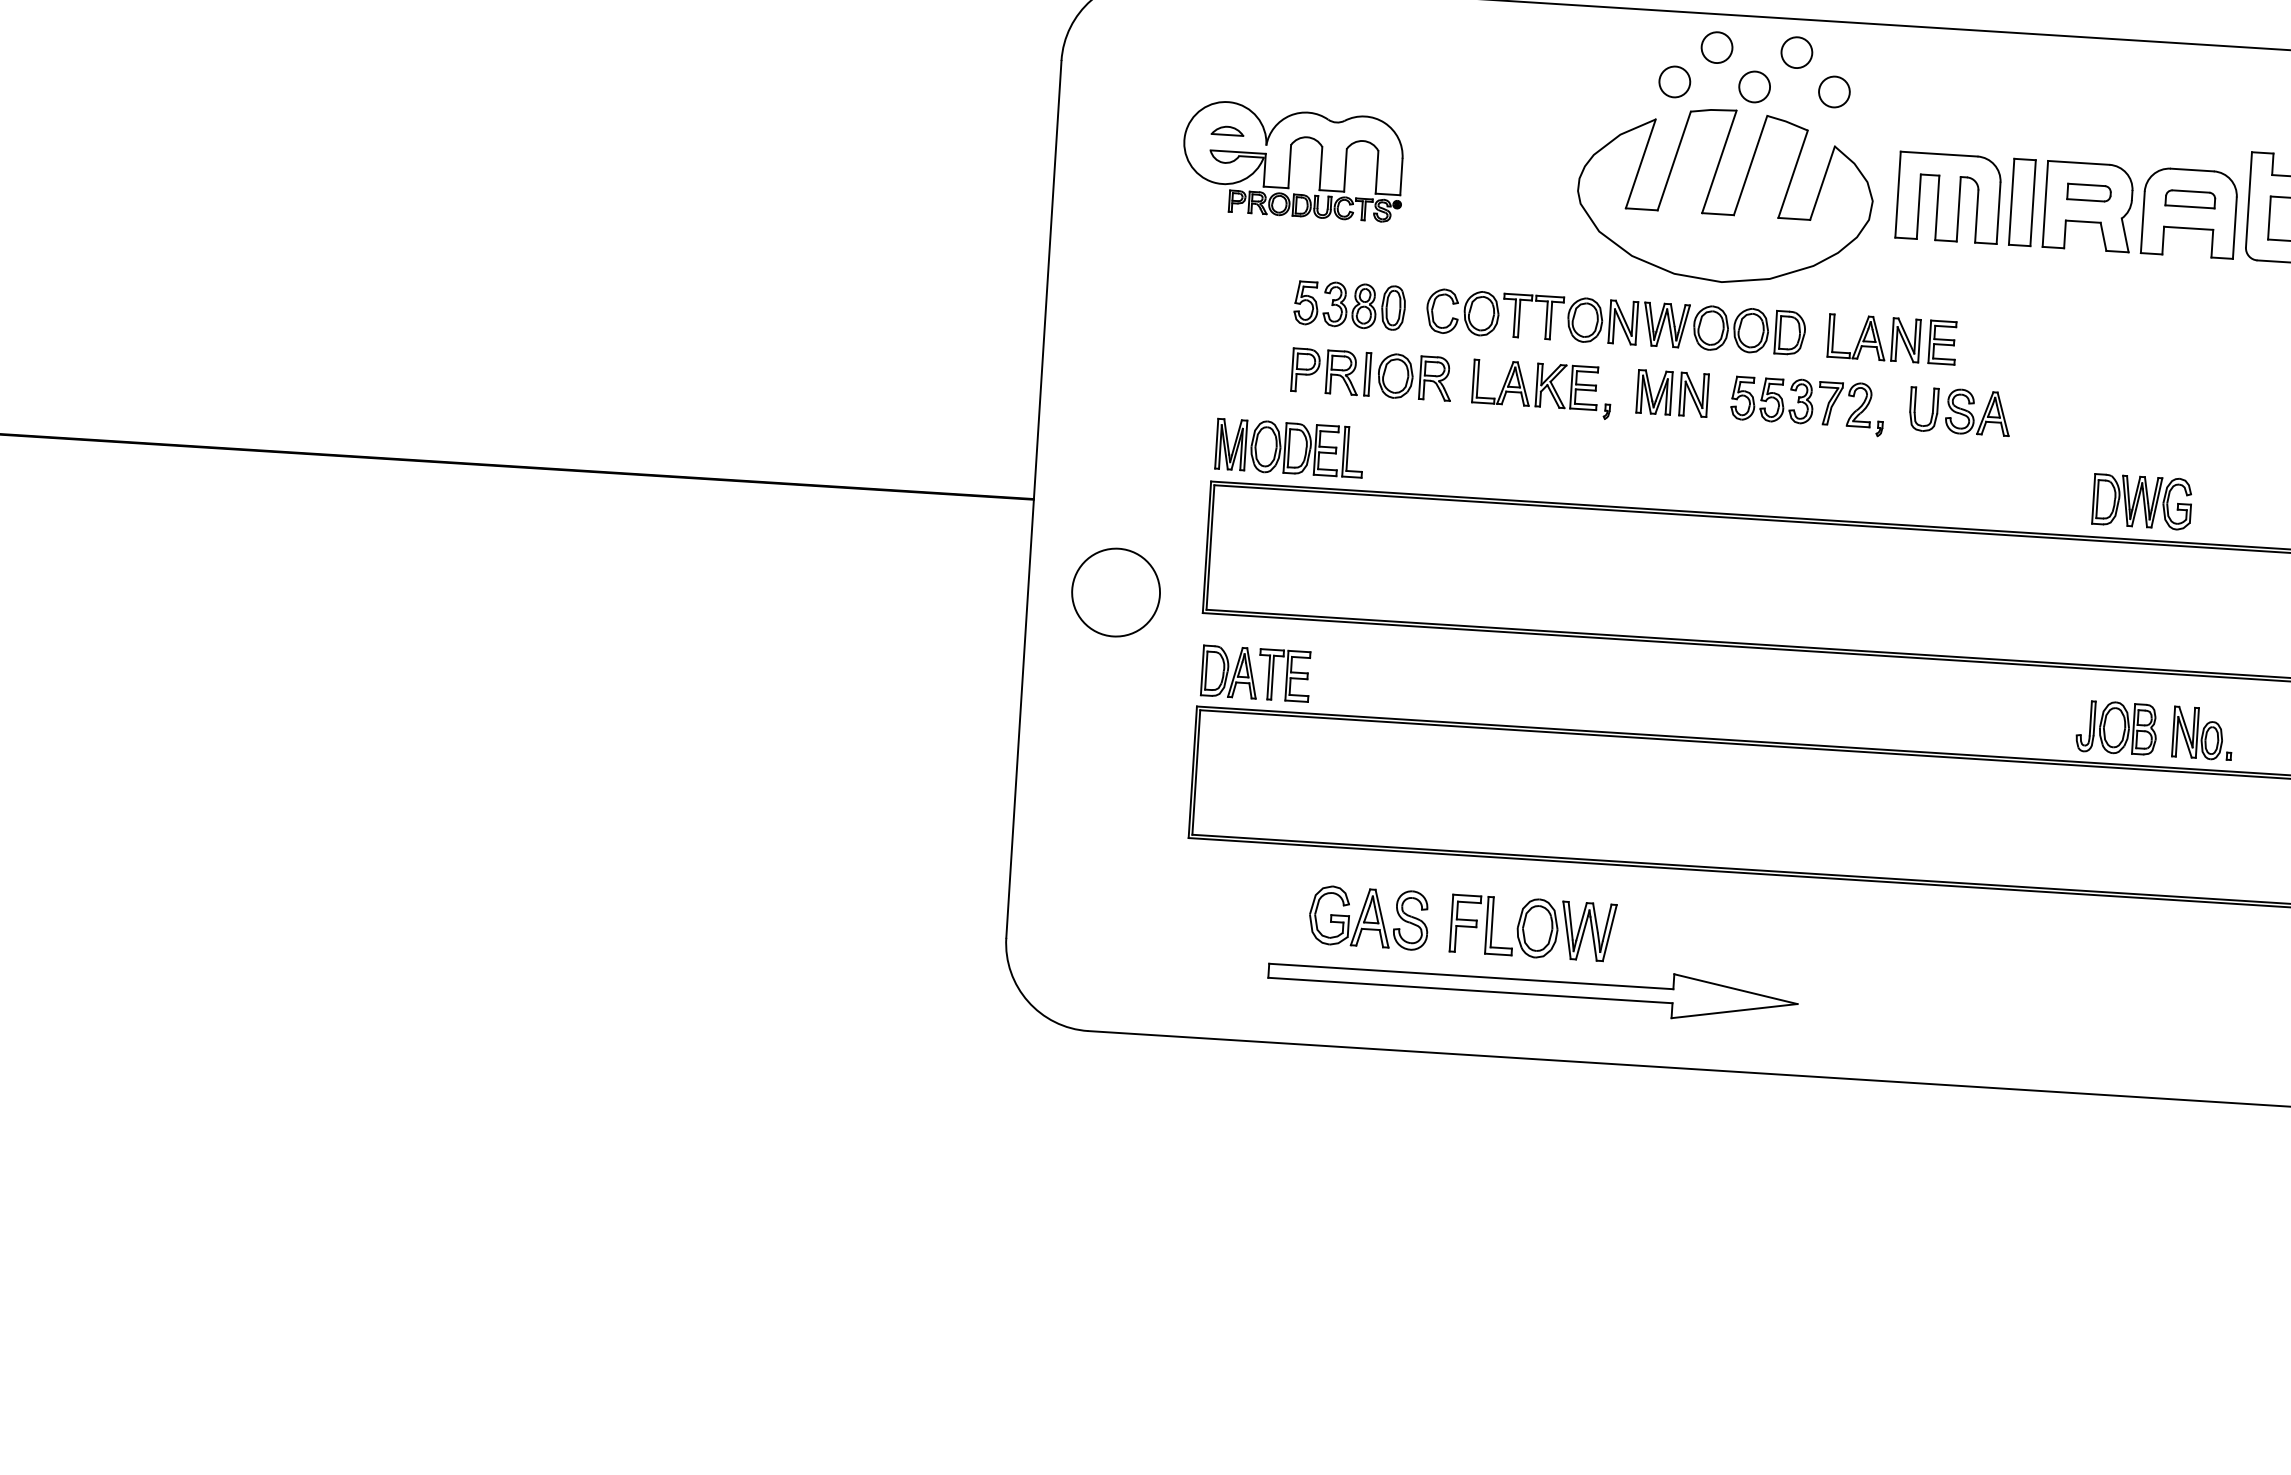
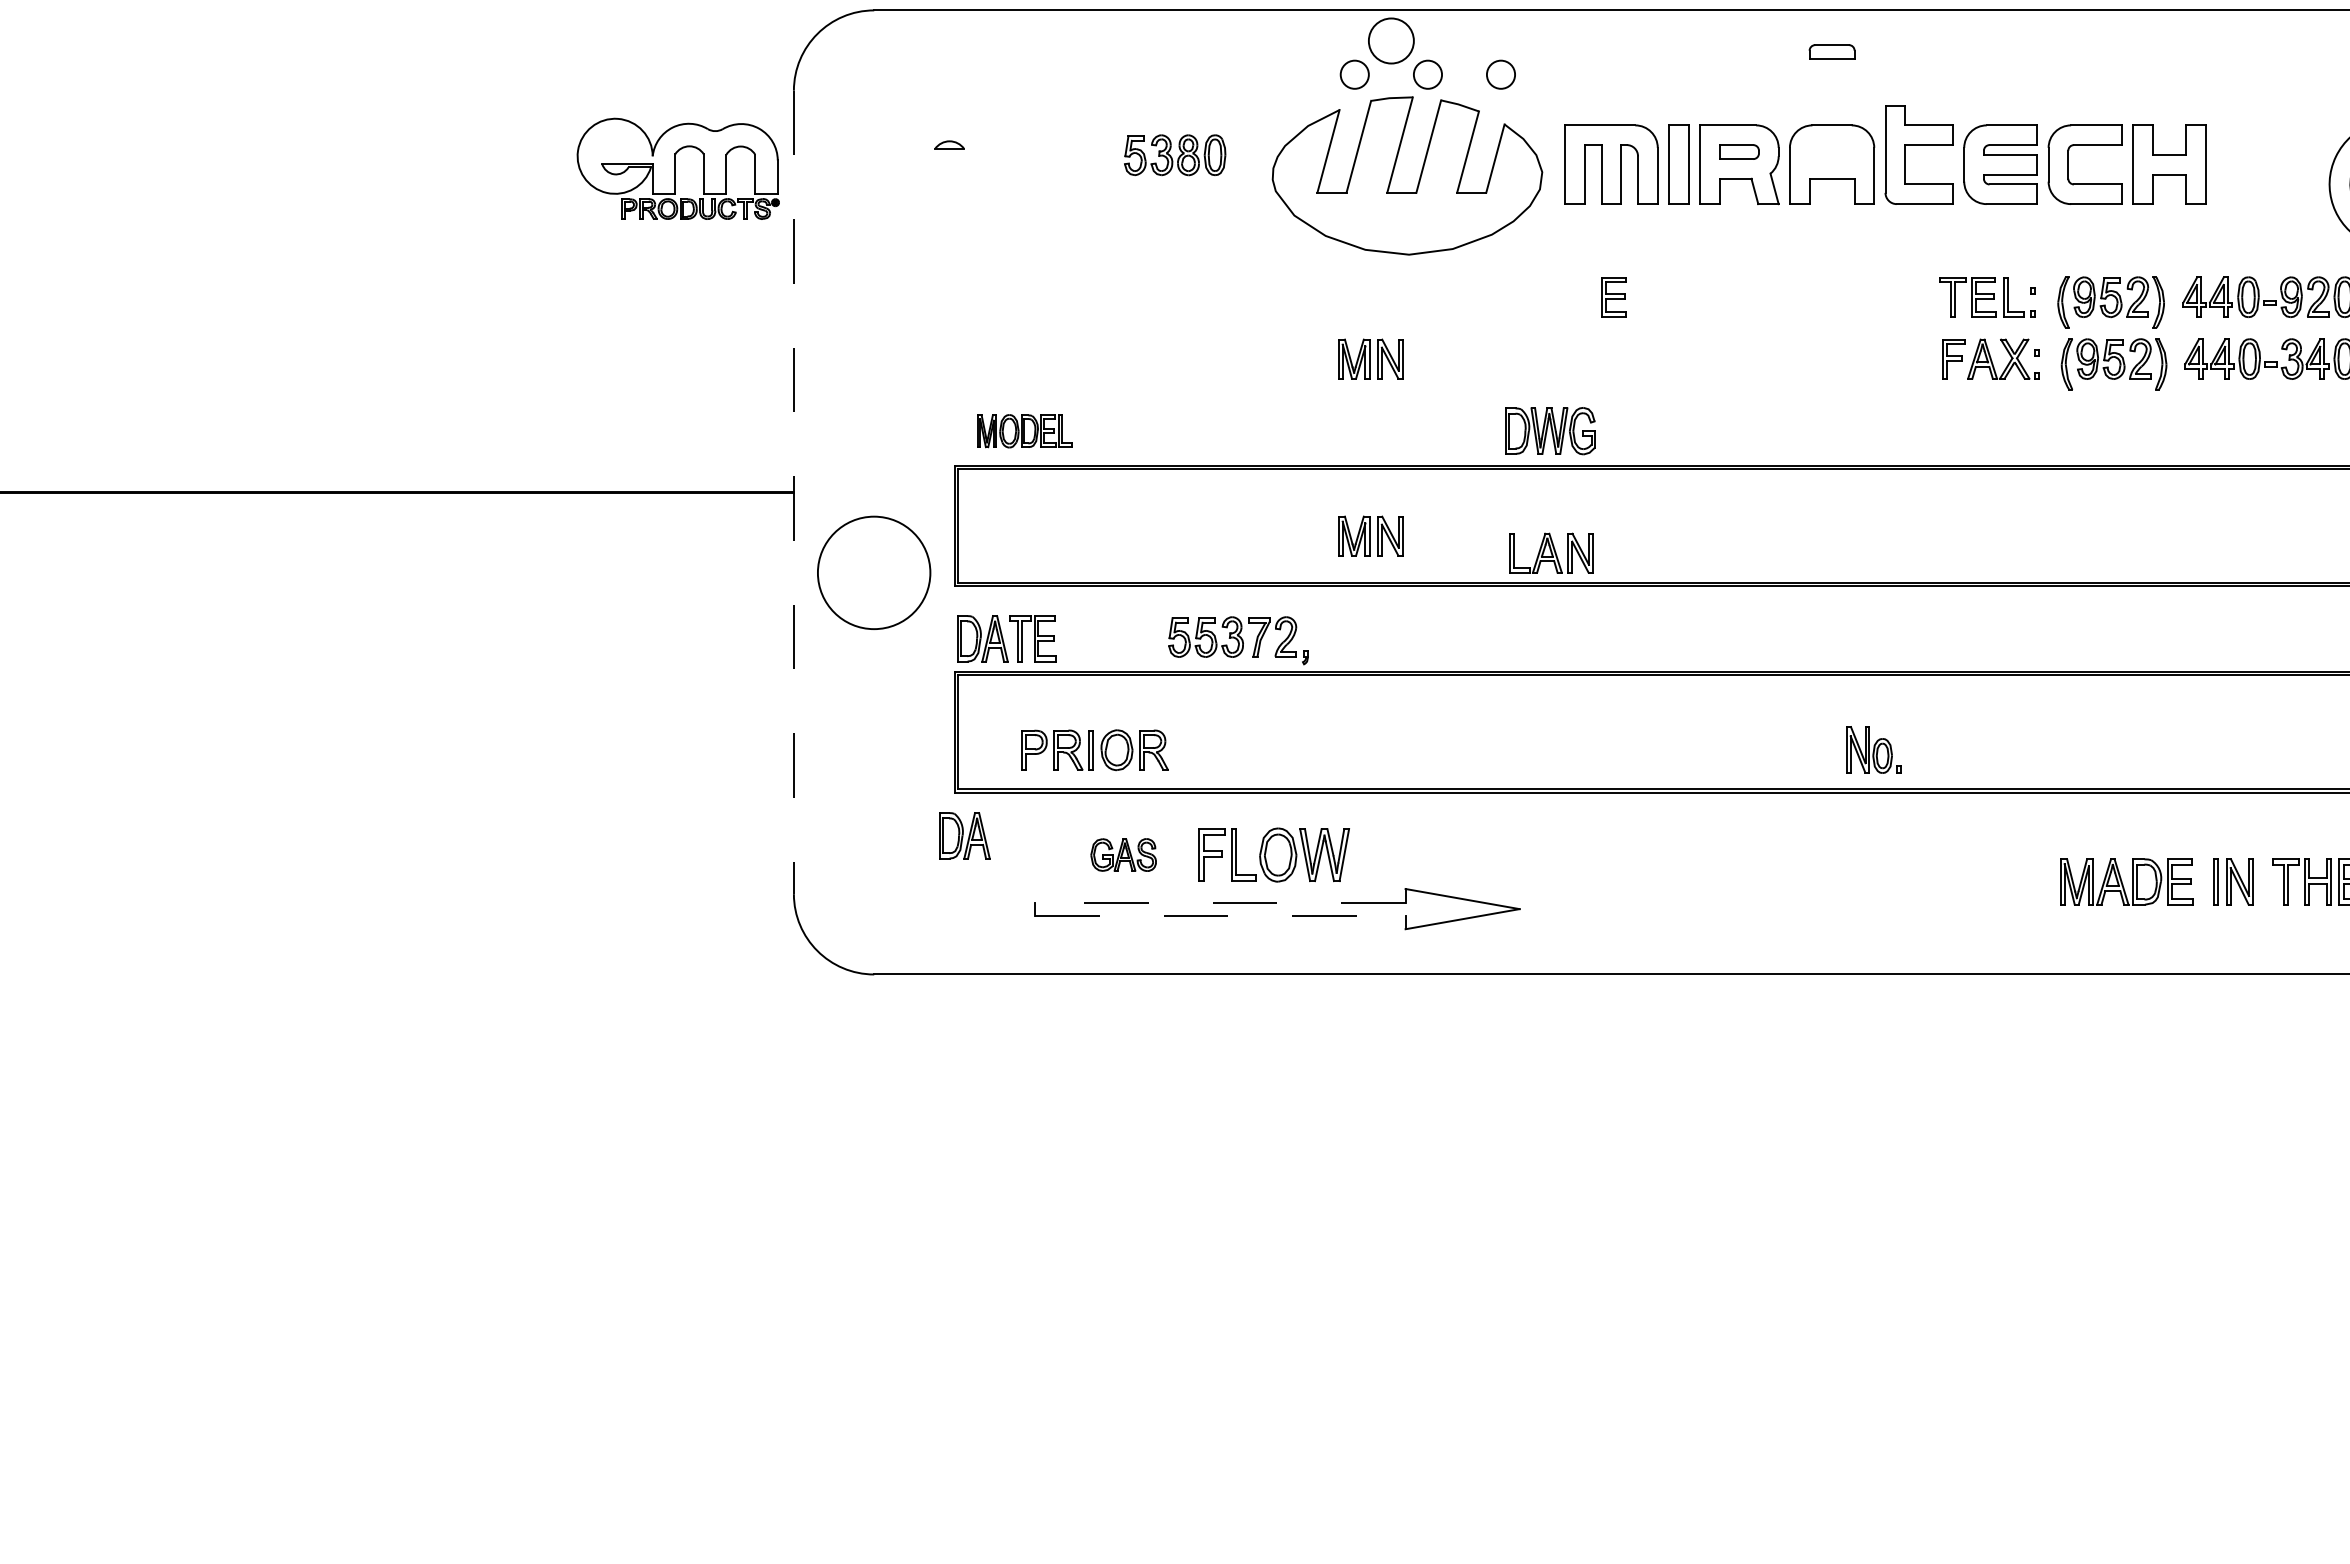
circle: (1717, 47) -> (1391, 40), size x1.6
circle: (1796, 52) -> (1464, 40), removed
part: (1292, 160) -> (677, 168), moved
part: (2189, 198) -> (1831, 51), moved
part: (1350, 305) -> (1175, 155), moved
part: (1615, 322) -> (1314, 297), removed
part: (1874, 337) -> (1551, 552), moved
part: (1371, 374) -> (1094, 750), moved
part: (1541, 388) -> (1250, 362), removed
part: (1807, 405) -> (1238, 640), moved
part: (1959, 411) -> (1633, 359), removed
part: (1289, 448) -> (1024, 431), size x0.7
line: (1033, 499) -> (793, 492), solid -> dashed
part: (2142, 502) -> (1550, 431), moved
part: (1660, 585) -> (1370, 535), added
circle: (1116, 592) -> (874, 572), size x1.4
part: (2117, 727) -> (1795, 638), removed
part: (2202, 732) -> (1873, 749), moved
part: (1196, 885) -> (964, 835), added
part: (1368, 917) -> (1123, 854), size x0.6
line: (1470, 976) -> (1219, 902), solid -> dashed
line: (1470, 990) -> (1220, 915), solid -> dashed

